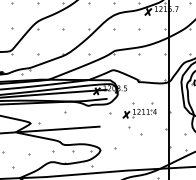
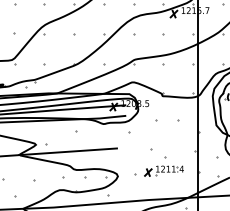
part: (139, 113) -> (163, 170), moved

